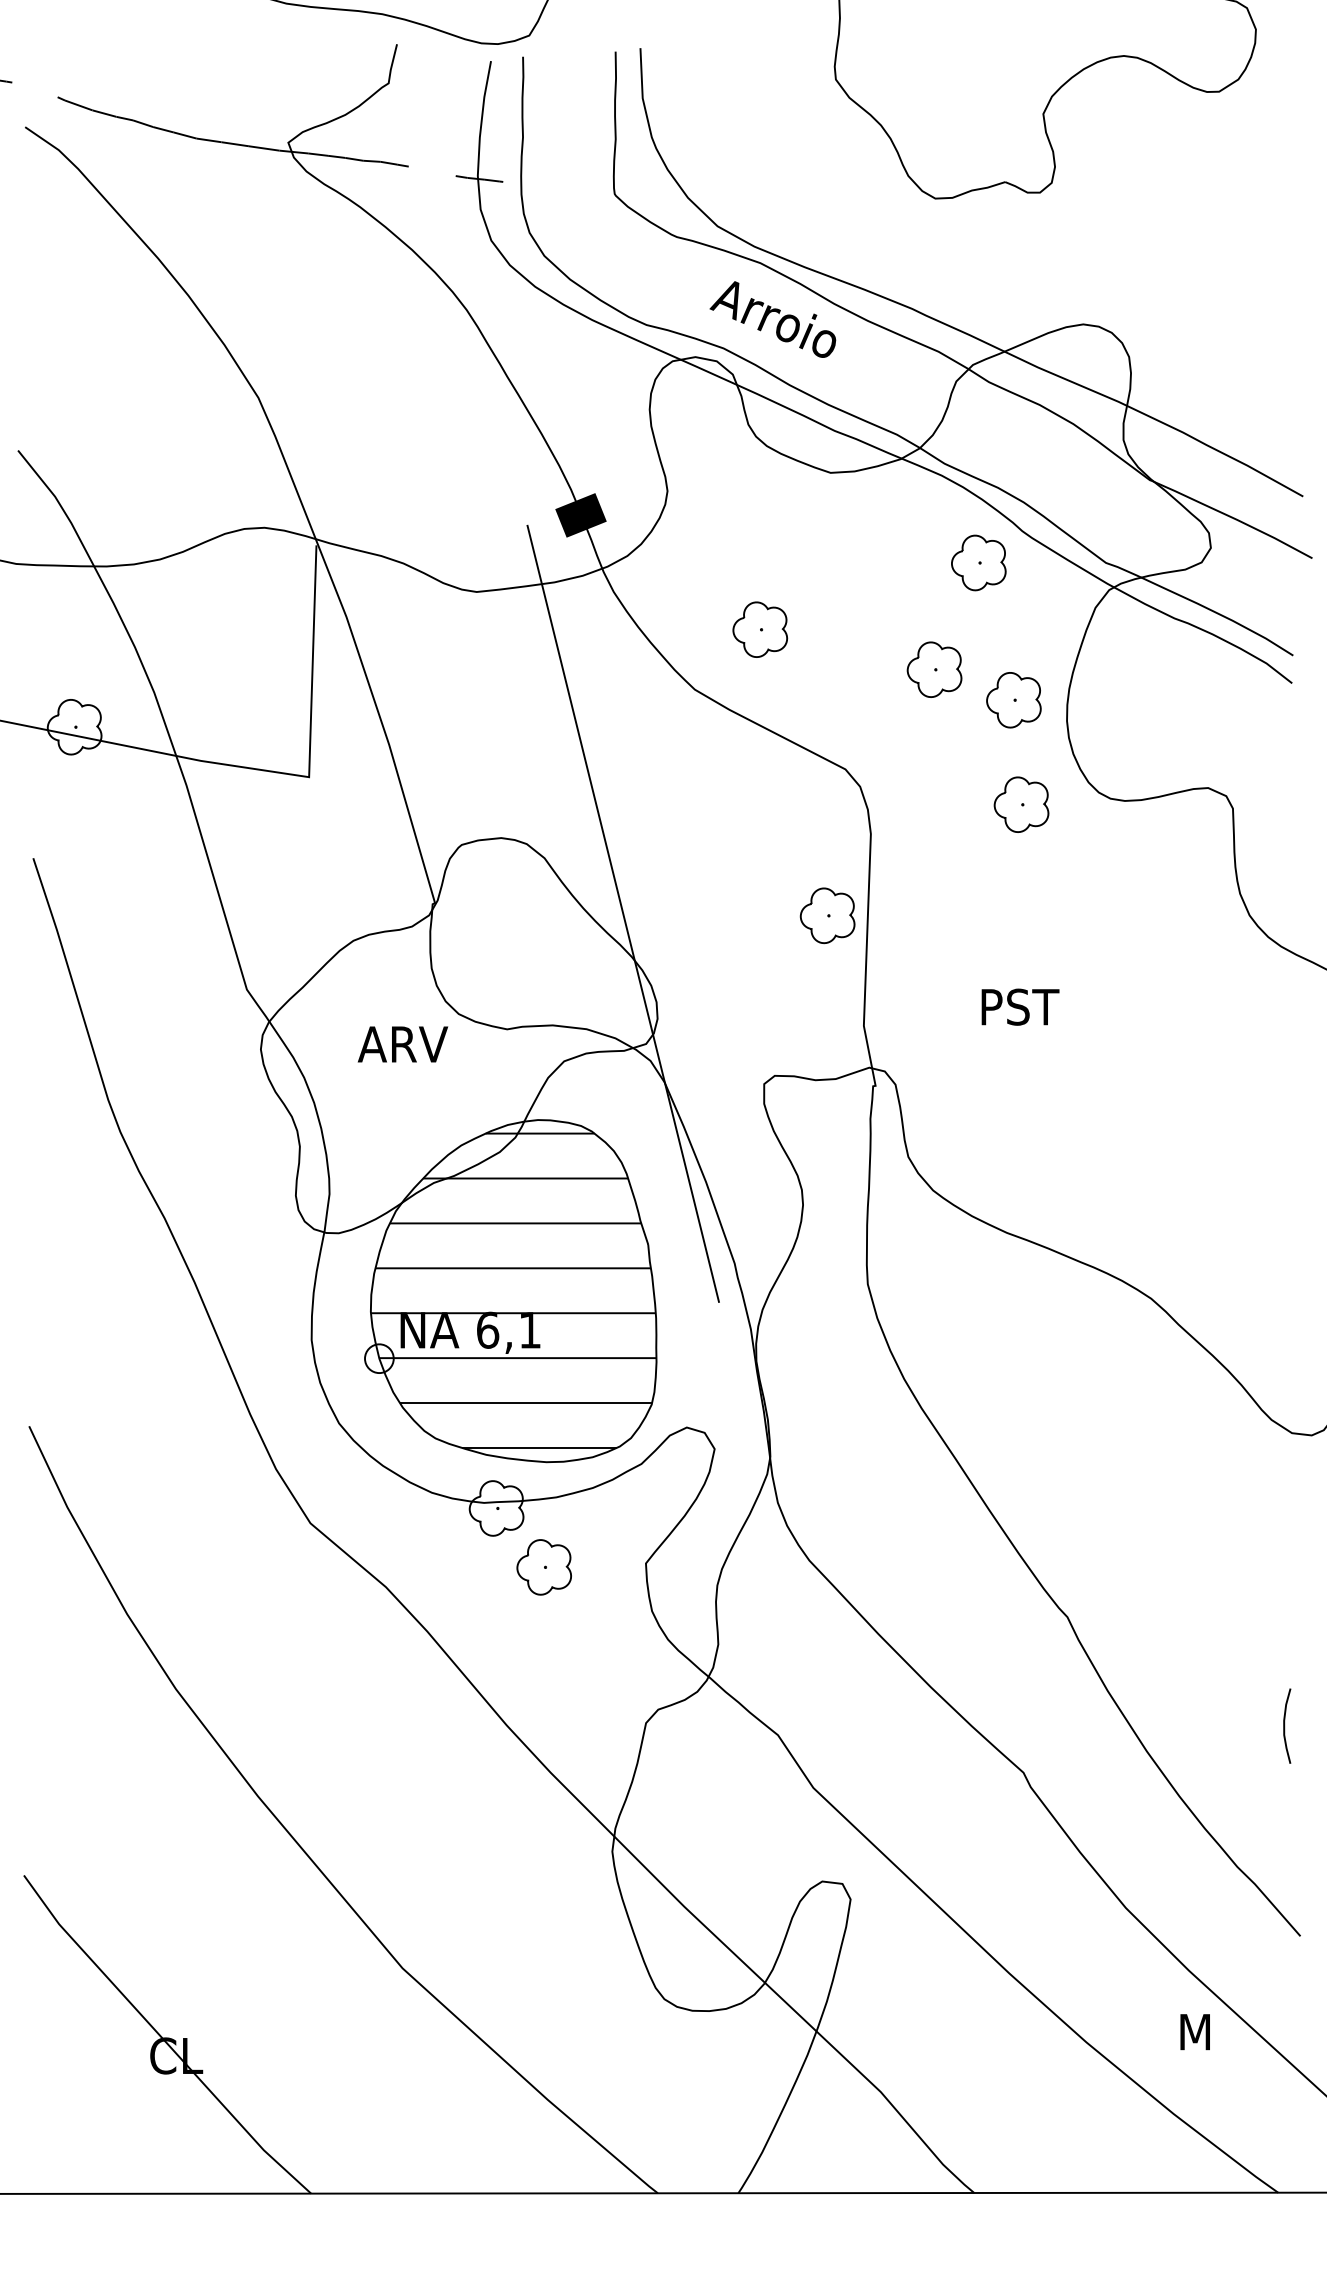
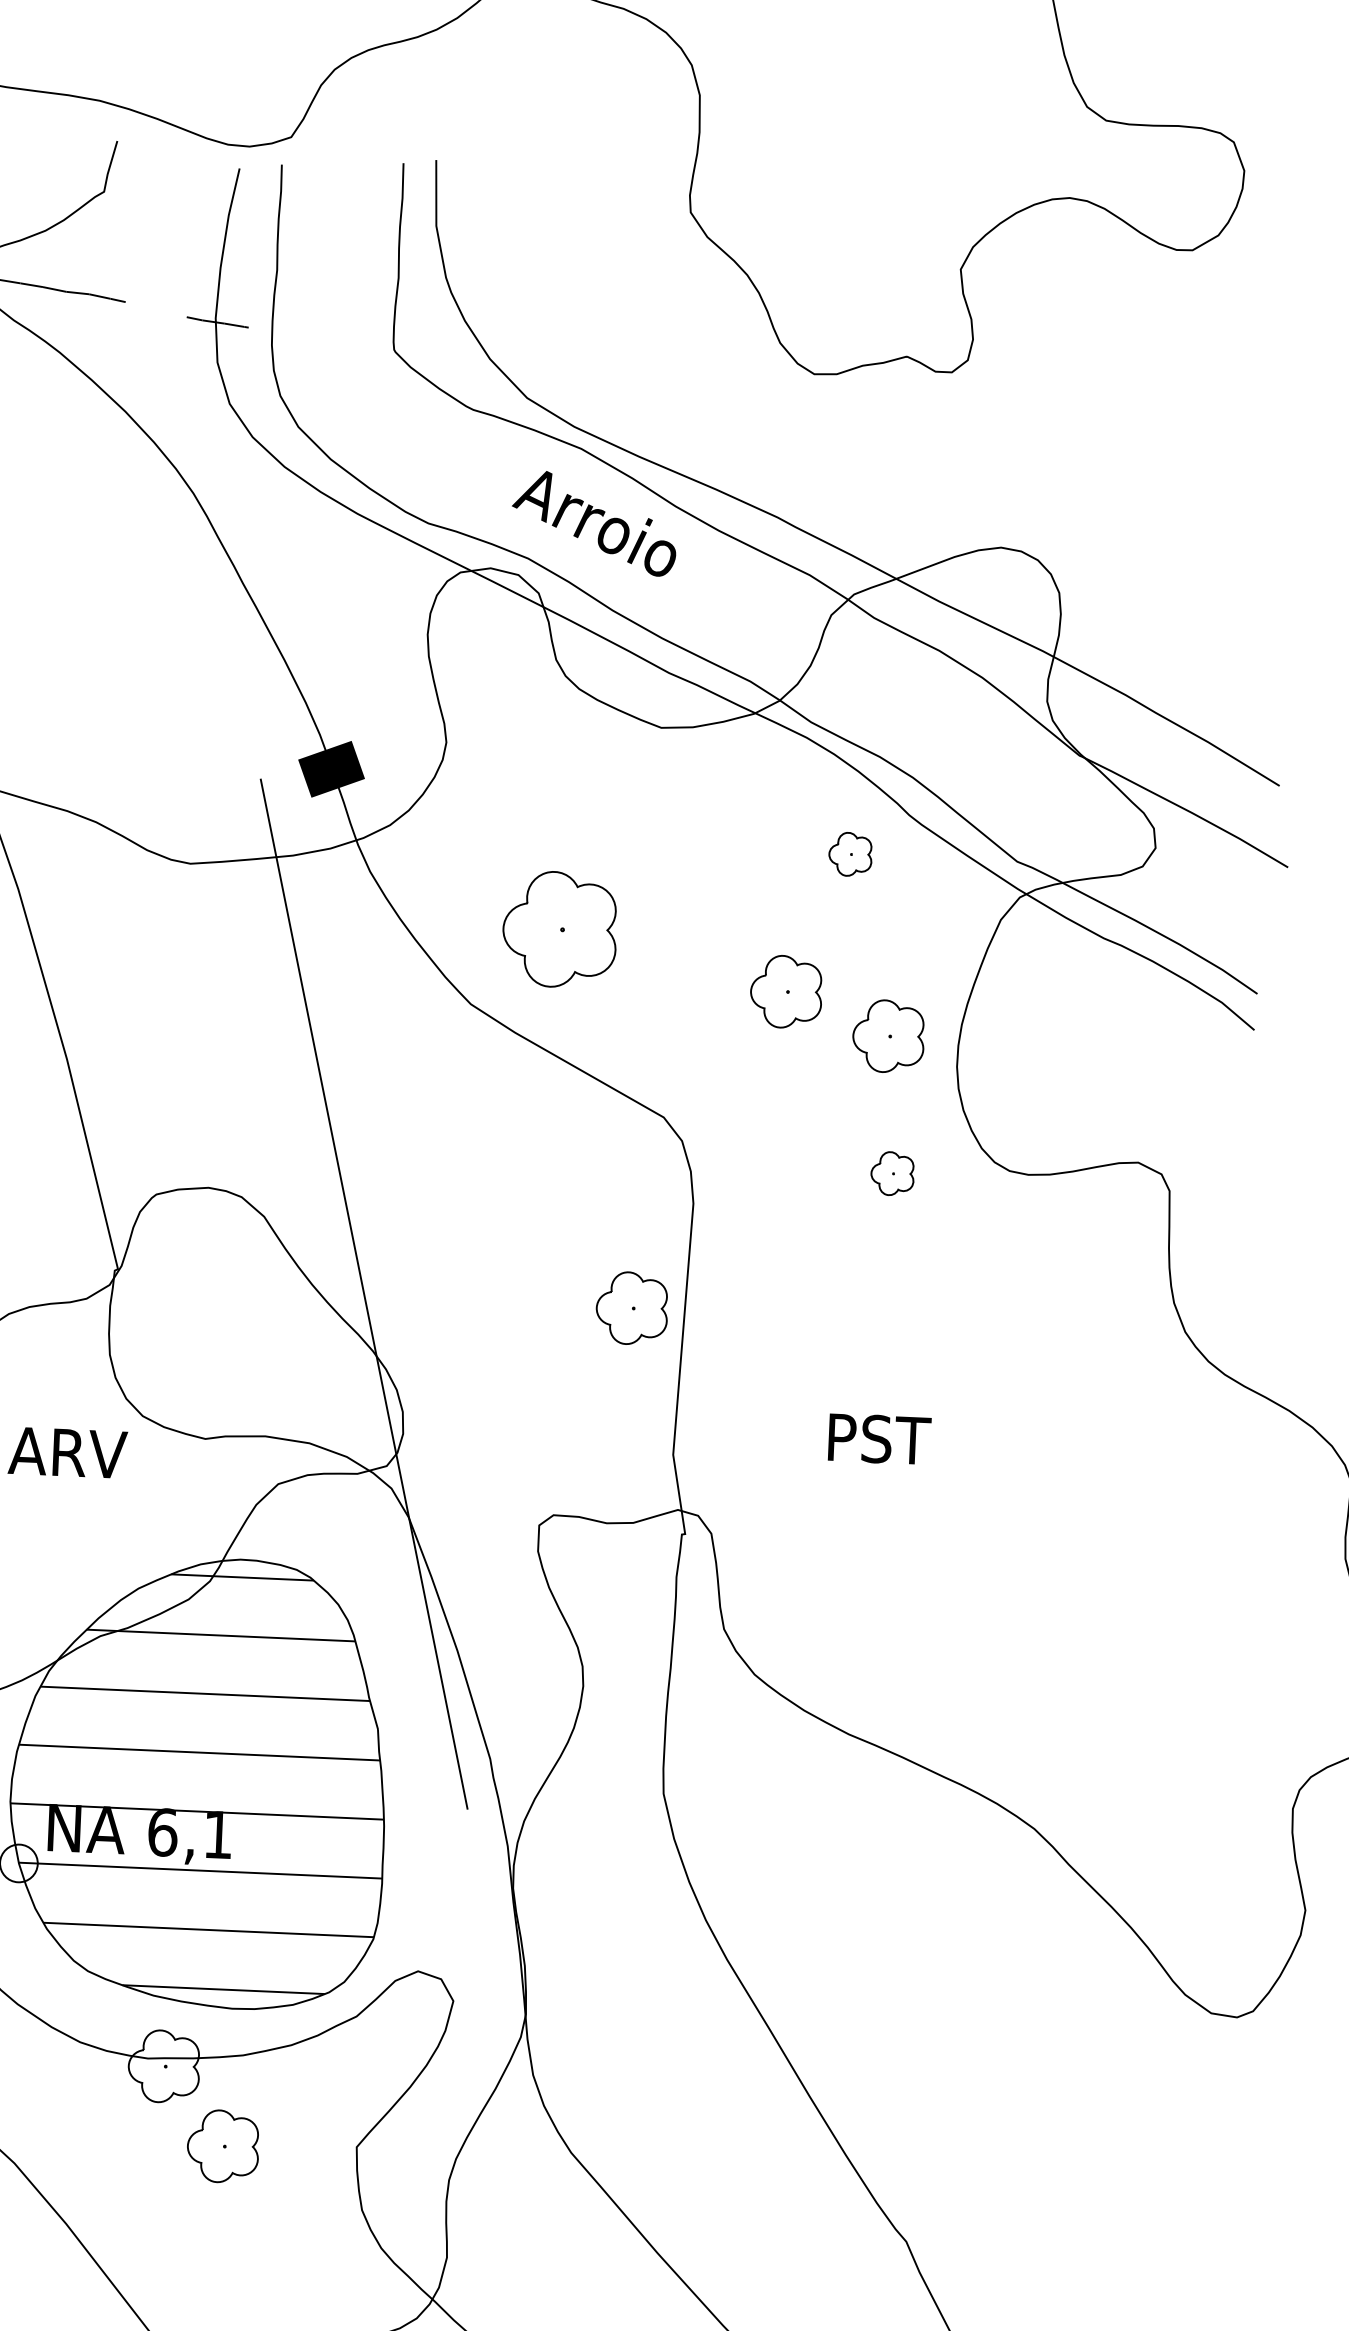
part: (978, 562) -> (850, 853), size x0.6
part: (760, 629) -> (560, 929), size x1.6
part: (1021, 804) -> (892, 1173), size x0.6

